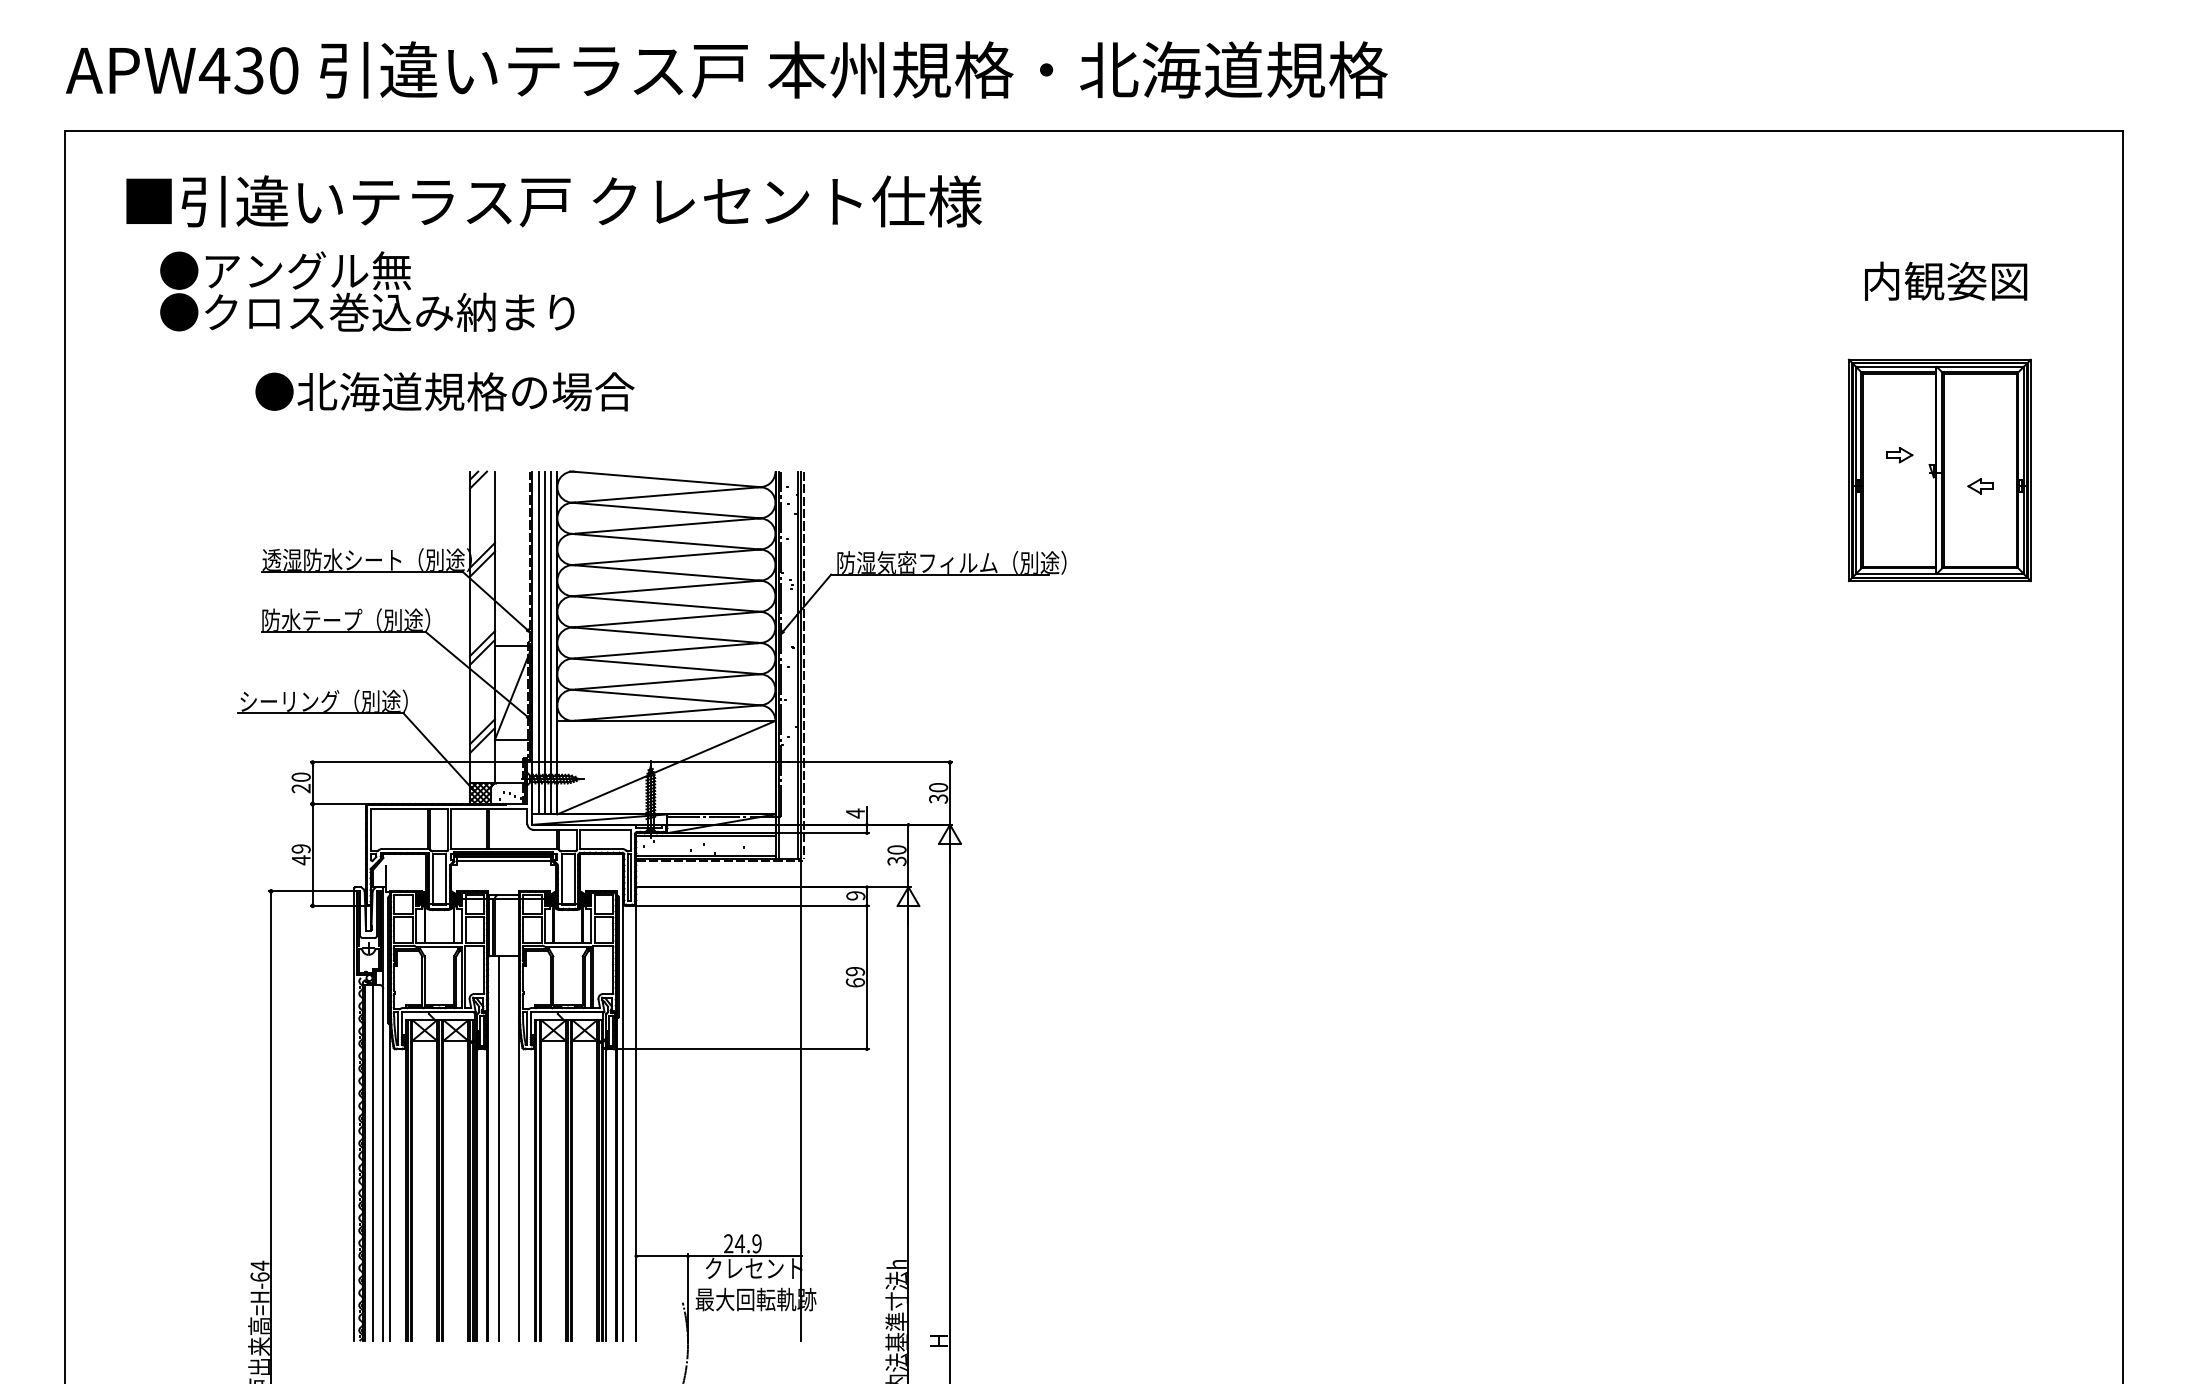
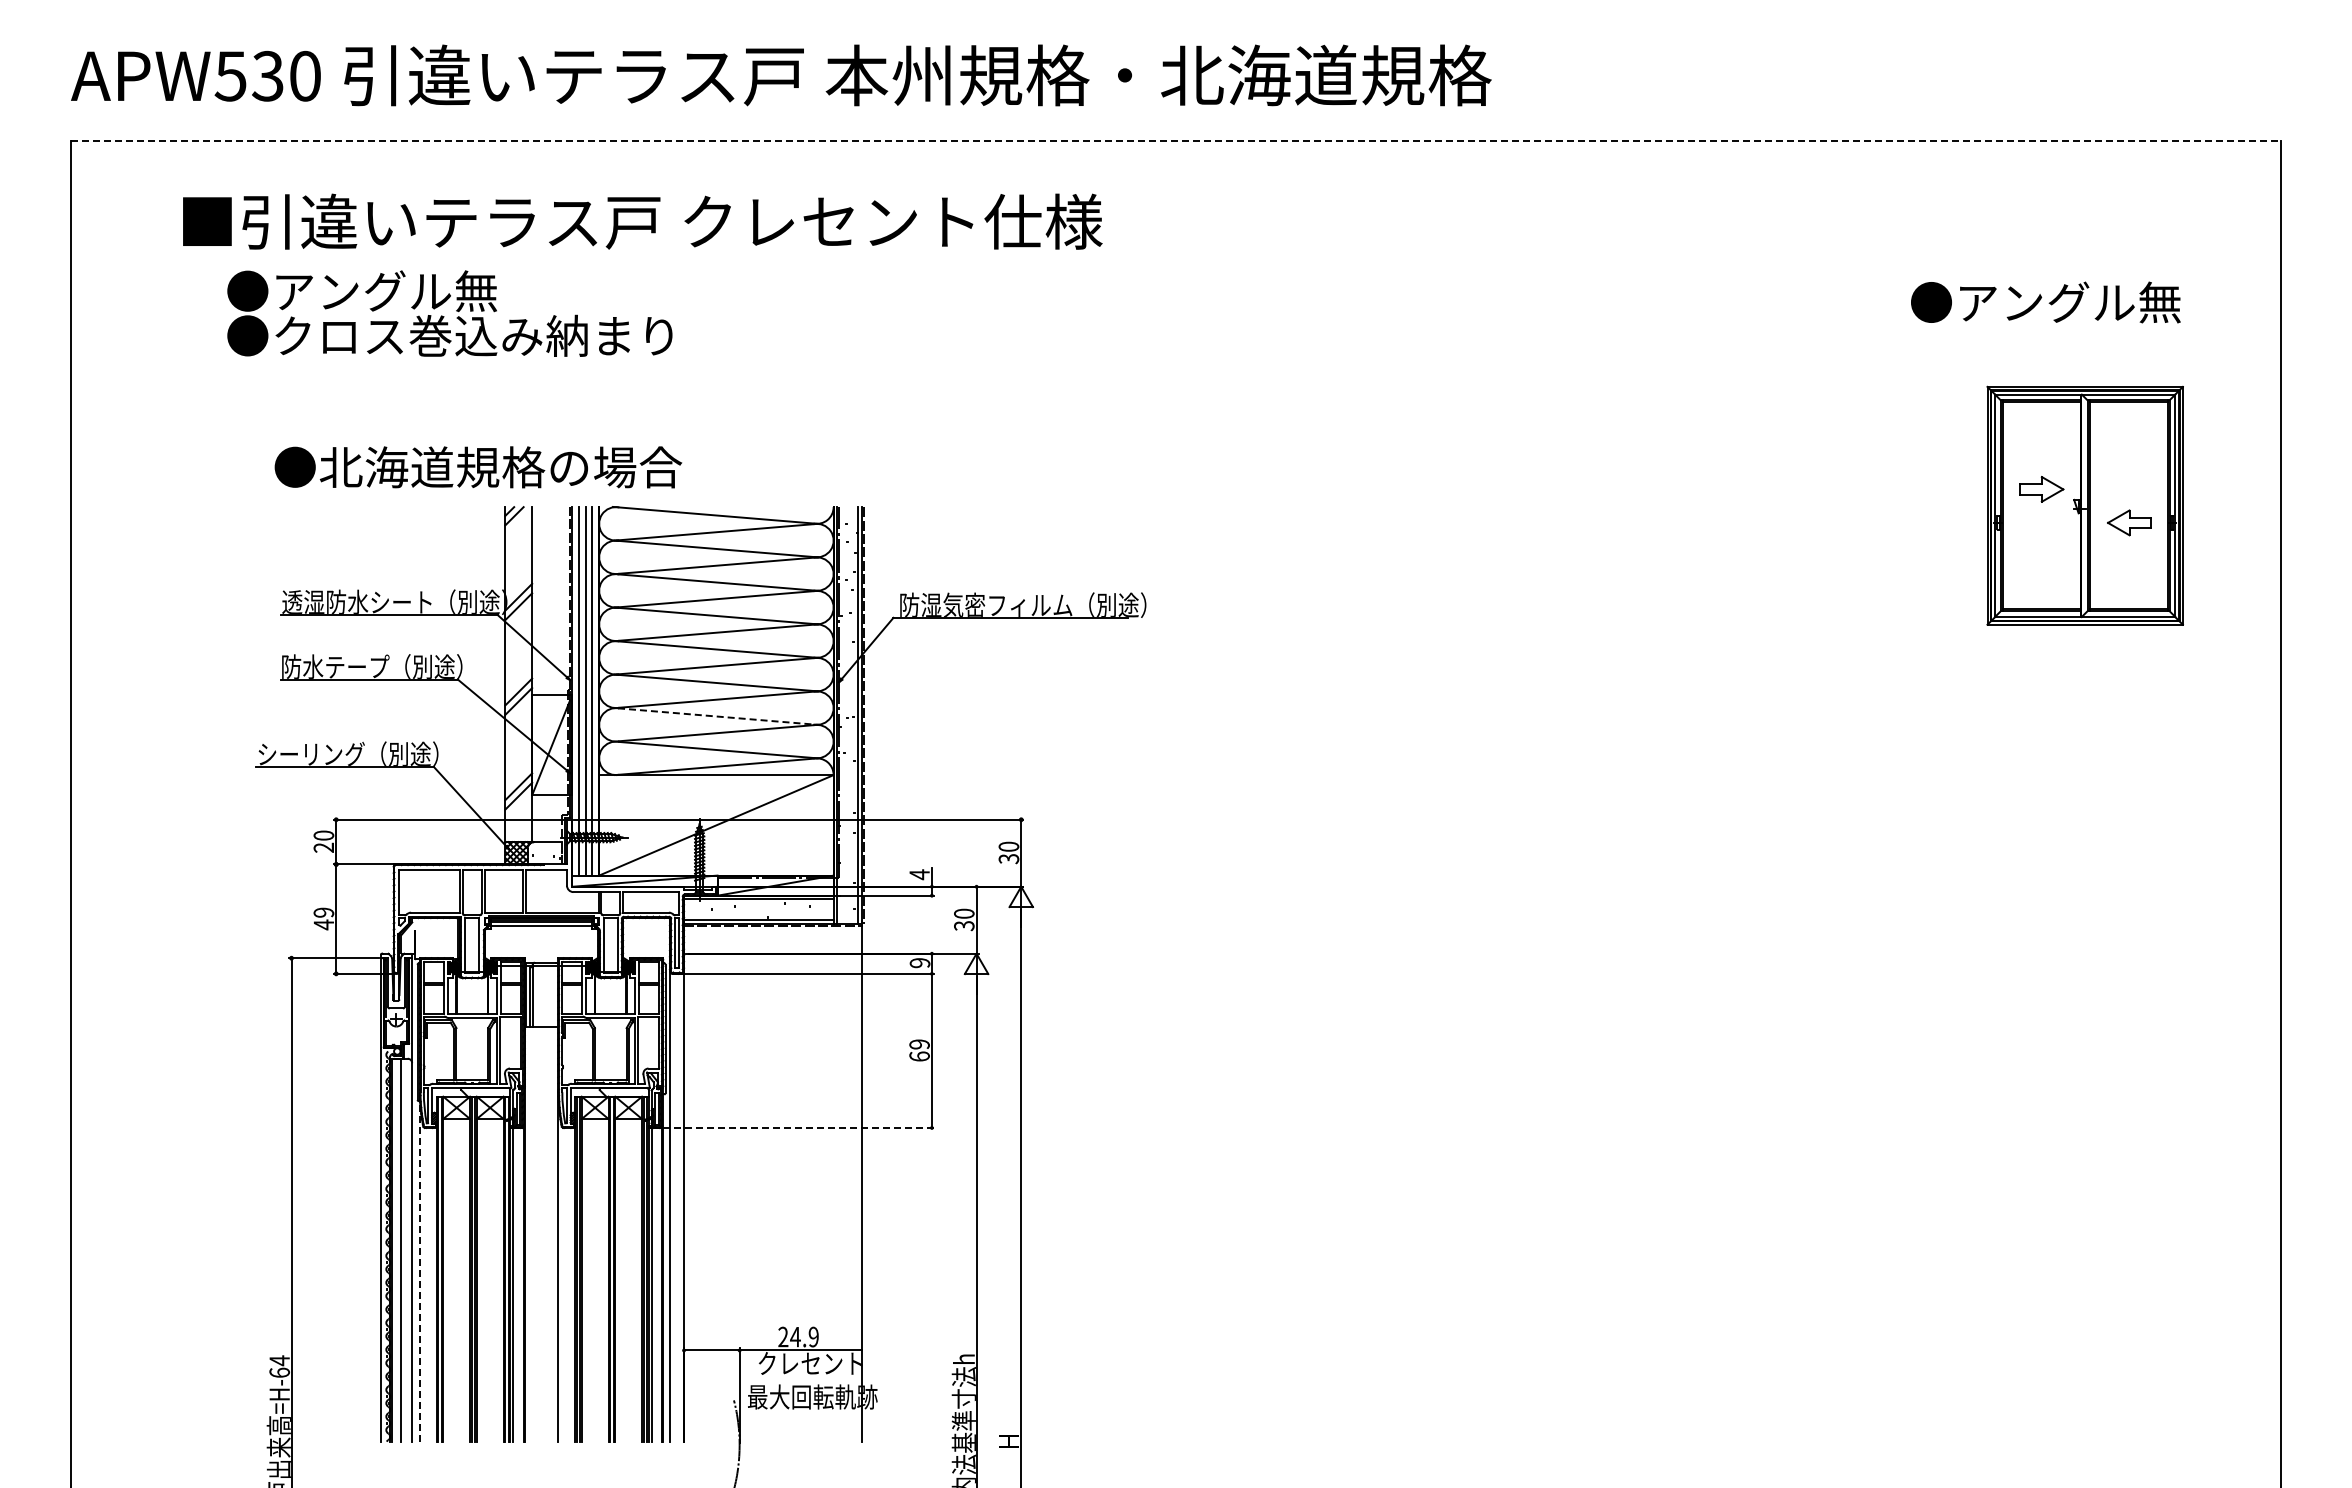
text: (214, 70) -> (230, 76), APW430 -> APW530
line: (1094, 131) -> (1176, 141), solid -> dashed
text: (553, 201) -> (642, 221), moved
text: (1902, 281) -> (2045, 302), 内観姿図 -> ●アングル無
text: (366, 291) -> (449, 313), moved
text: (445, 391) -> (478, 467), moved
part: (1900, 455) -> (2042, 489), size x1.6
part: (1980, 485) -> (2128, 522), size x1.6
line: (668, 666) -> (718, 716), solid -> dashed
line: (743, 1048) -> (799, 1127), solid -> dashed
line: (498, 1148) -> (535, 1234), removed
line: (390, 1178) -> (419, 1266), solid -> dashed

